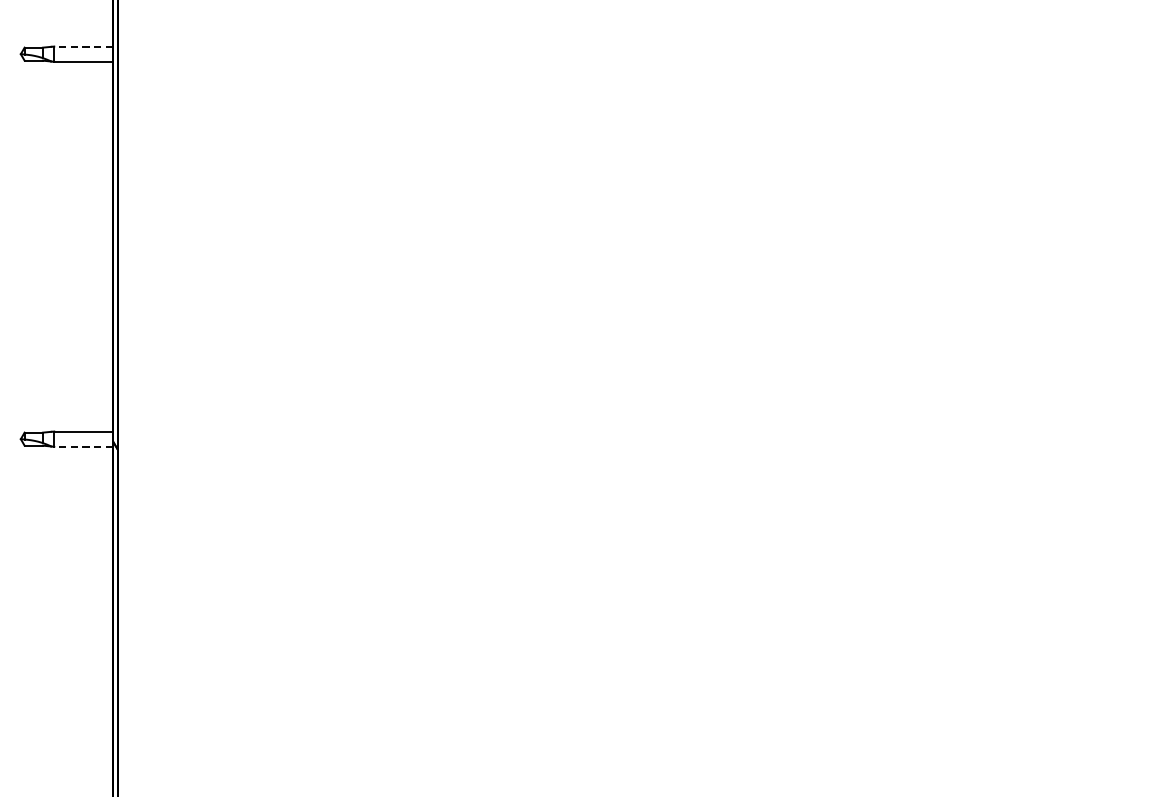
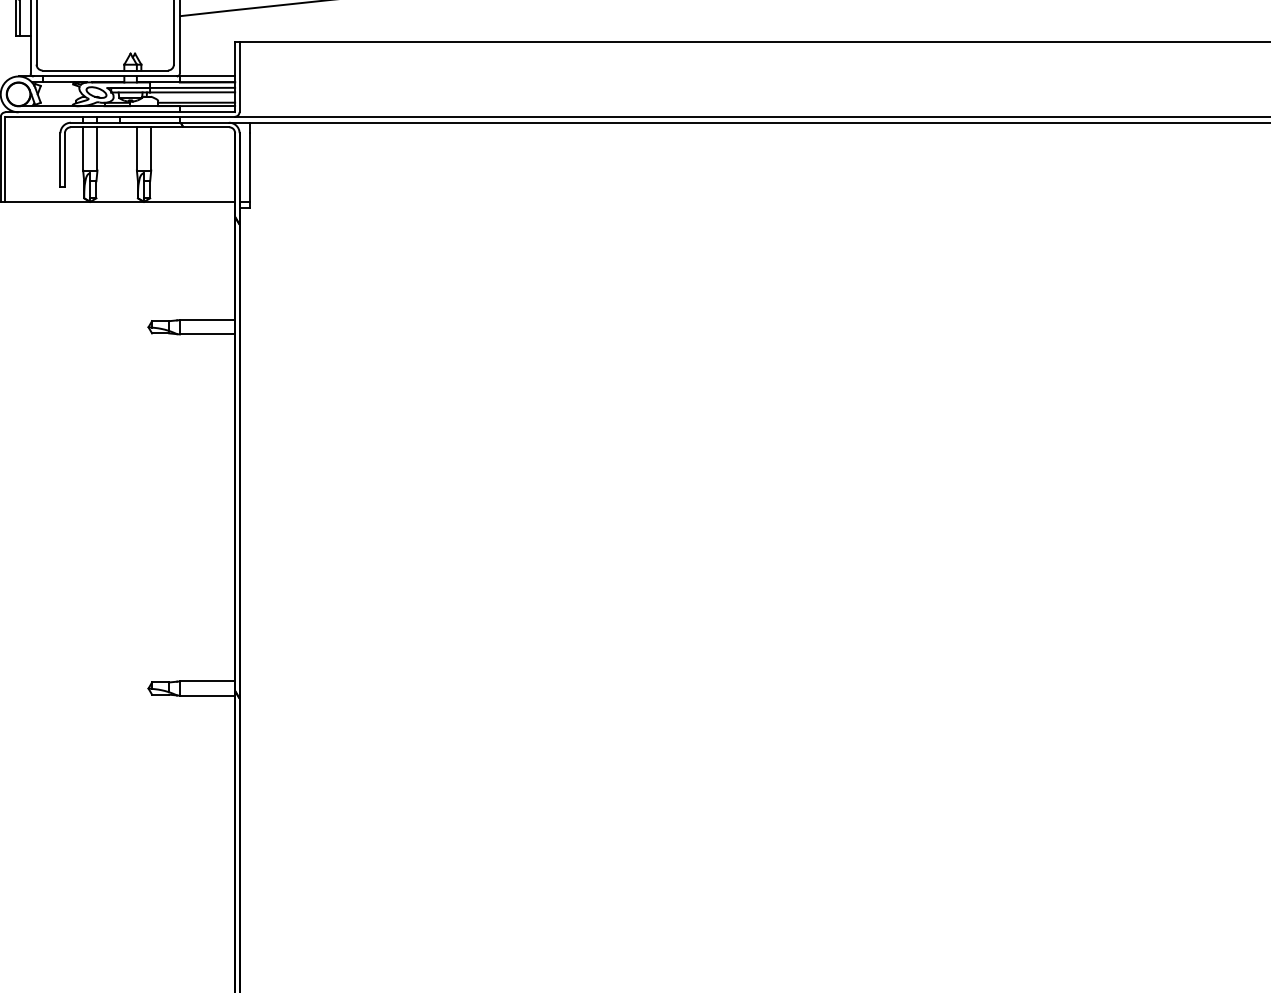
line: (83, 46) -> (207, 320), dashed -> solid
line: (83, 446) -> (207, 695), dashed -> solid

